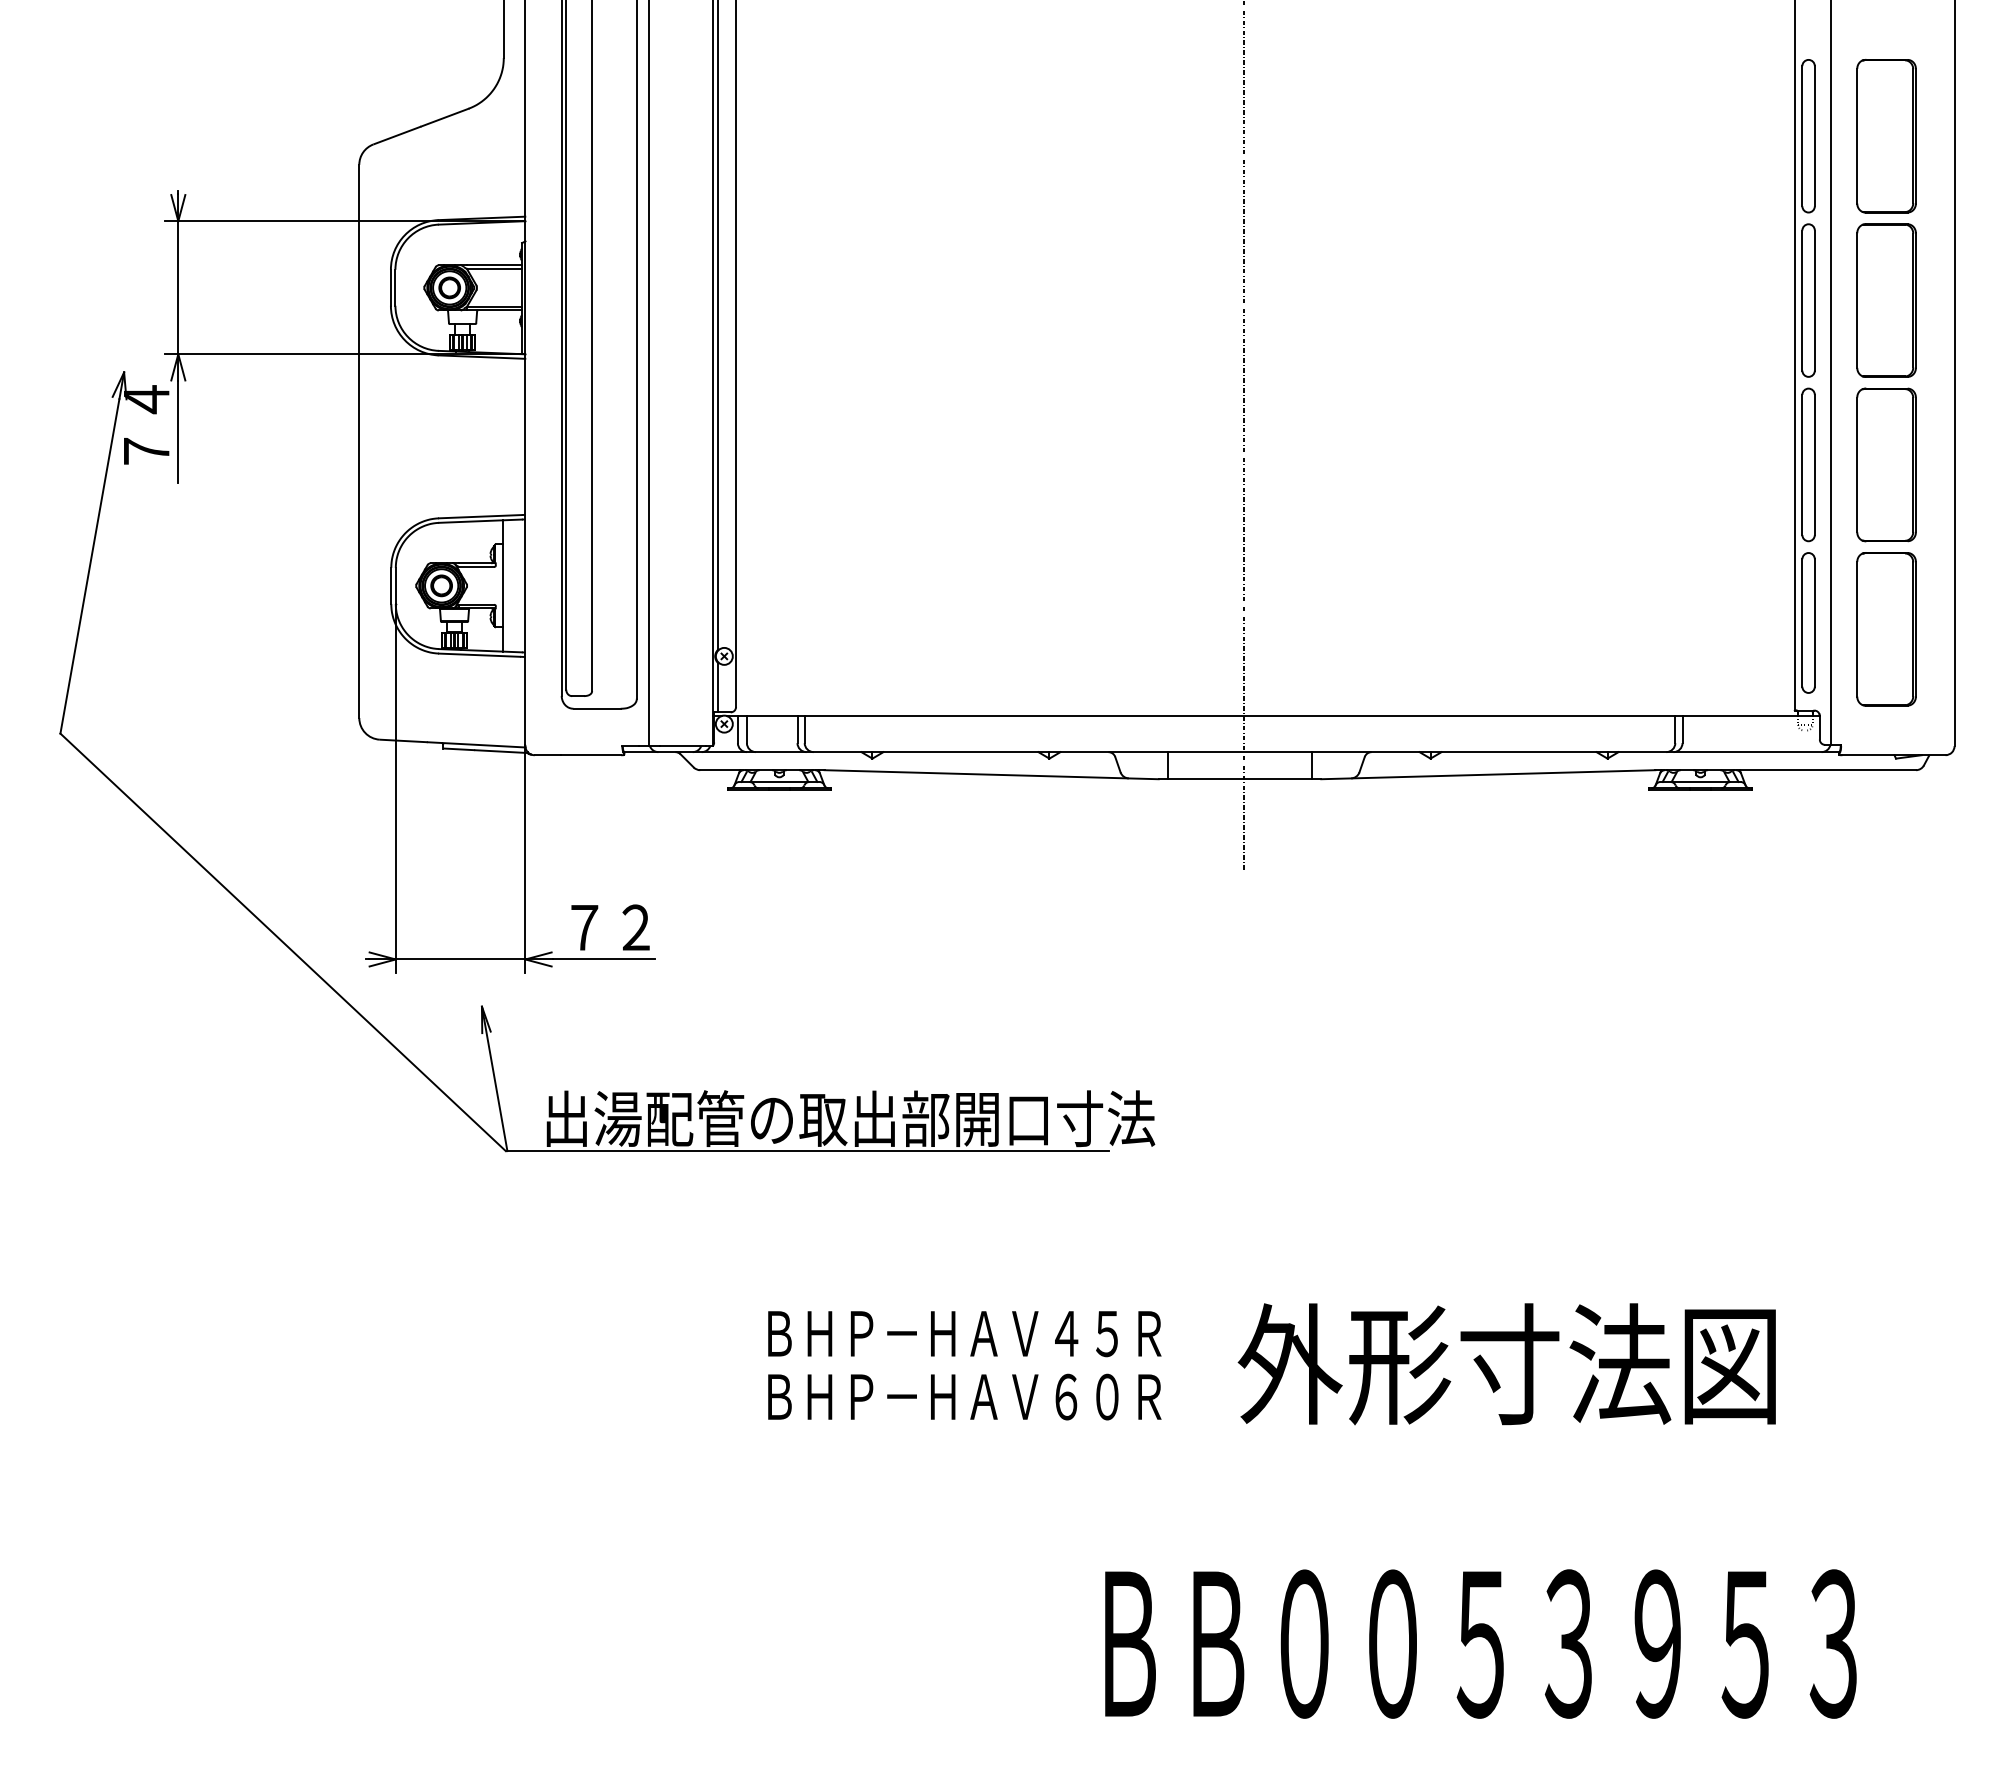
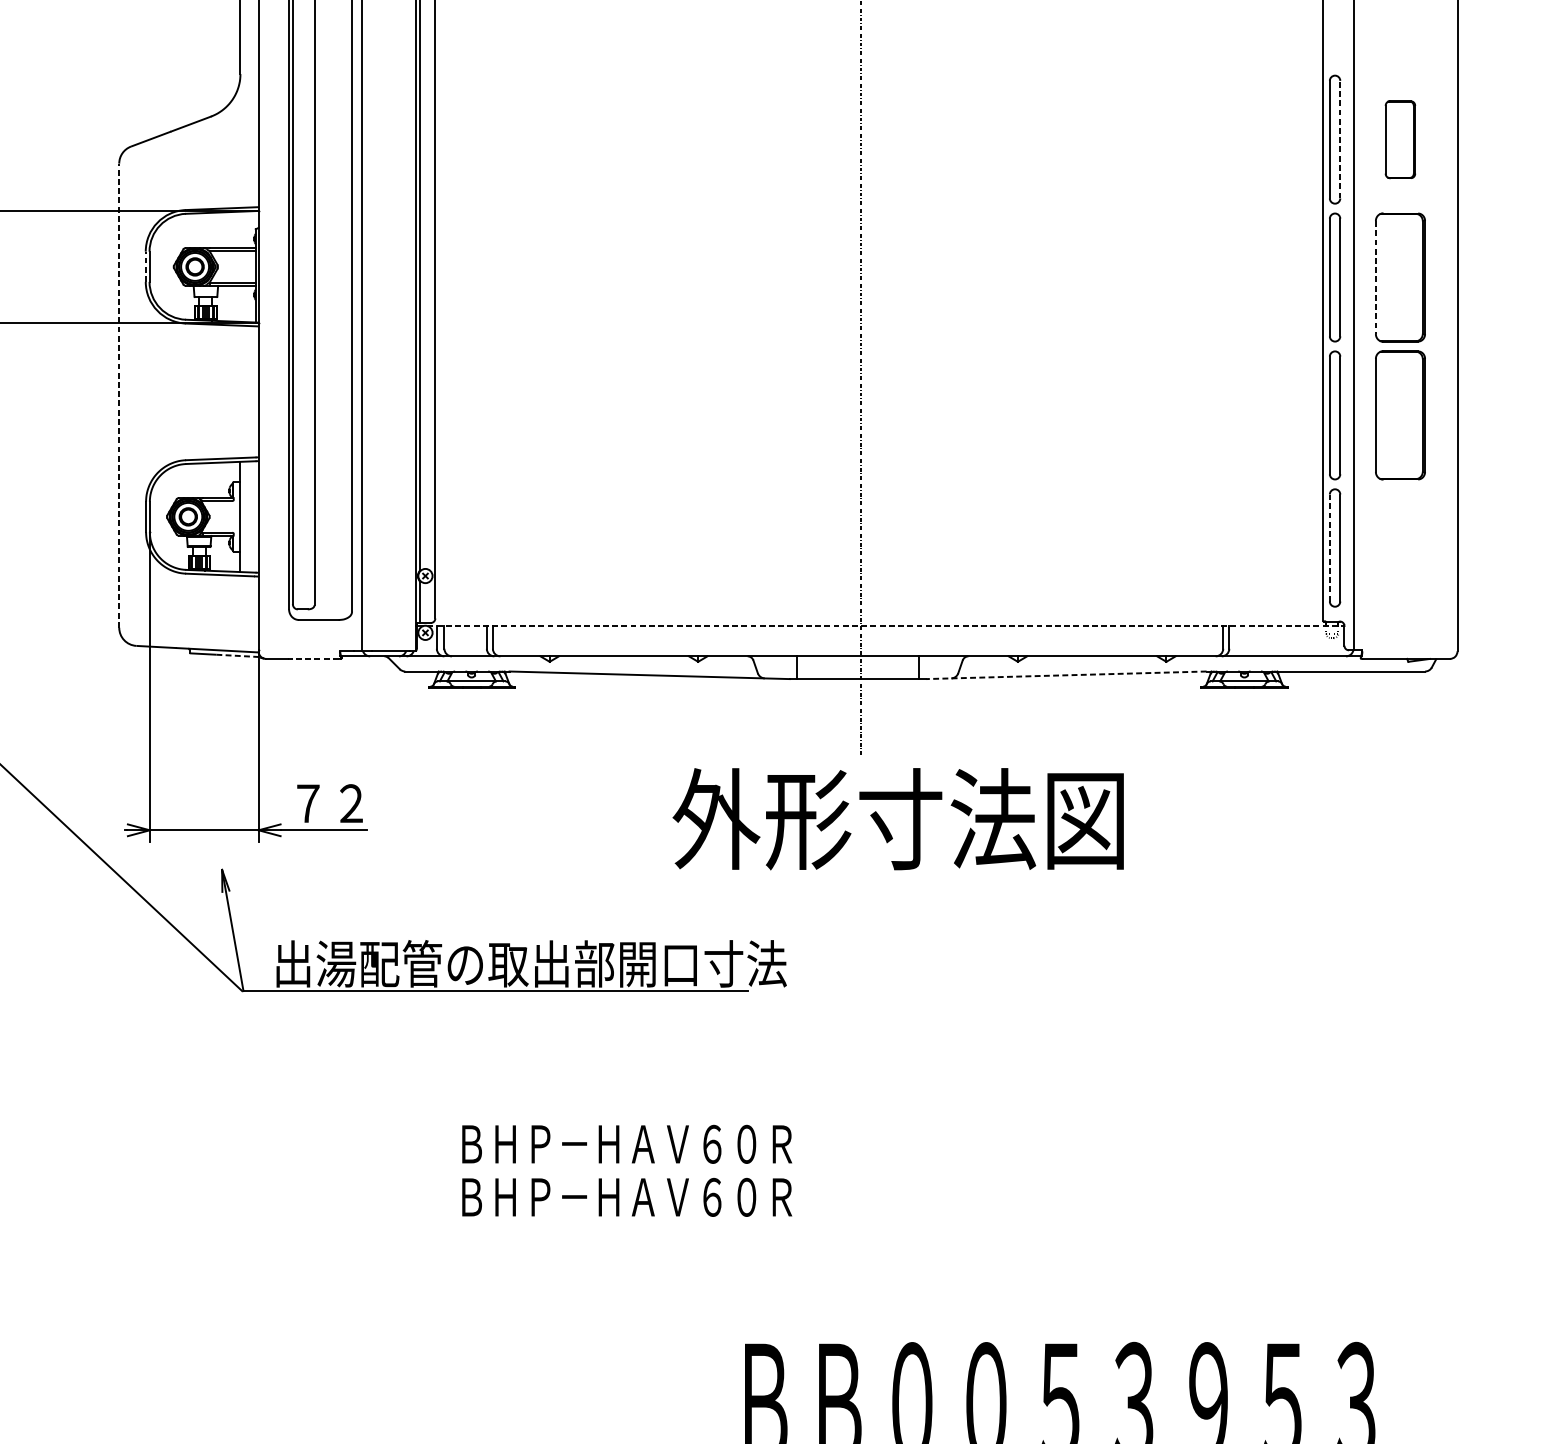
line: (1814, 135) -> (1340, 139), solid -> dashed
part: (1886, 136) -> (1400, 139), size x0.6
line: (390, 287) -> (145, 266), solid -> dashed
line: (1857, 301) -> (1376, 278), solid -> dashed
line: (359, 441) -> (119, 395), solid -> dashed
line: (1802, 622) -> (1329, 547), solid -> dashed
part: (1886, 629) -> (1400, 553), removed
line: (1273, 716) -> (886, 626), solid -> dashed
line: (501, 751) -> (238, 655), solid -> dashed
line: (590, 755) -> (313, 659), solid -> dashed
line: (1487, 774) -> (1065, 675), solid -> dashed
text: (1086, 1333) -> (729, 1144), ＢＨＰ－ＨＡＶ４５Ｒ -> ＢＨＰ－ＨＡＶ６０Ｒ
text: (1506, 1364) -> (897, 819), moved

